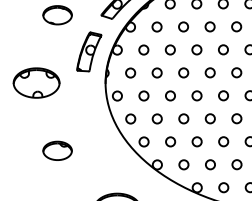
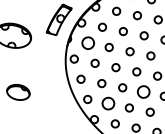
circle: (130, 72) -> (88, 42), size x1.6
circle: (209, 118) -> (142, 91), size x1.6
circle: (170, 141) -> (108, 103), size x1.6

